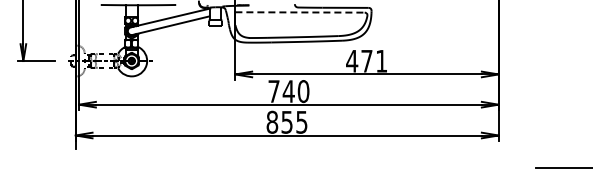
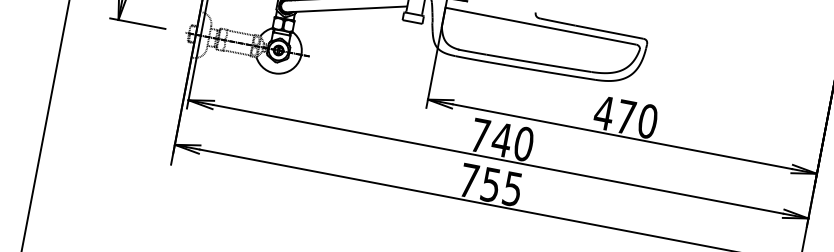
line: (300, 12) -> (541, 26), dashed -> solid
text: (381, 60) -> (647, 120), 471 -> 470
text: (272, 121) -> (469, 179), 855 -> 755

